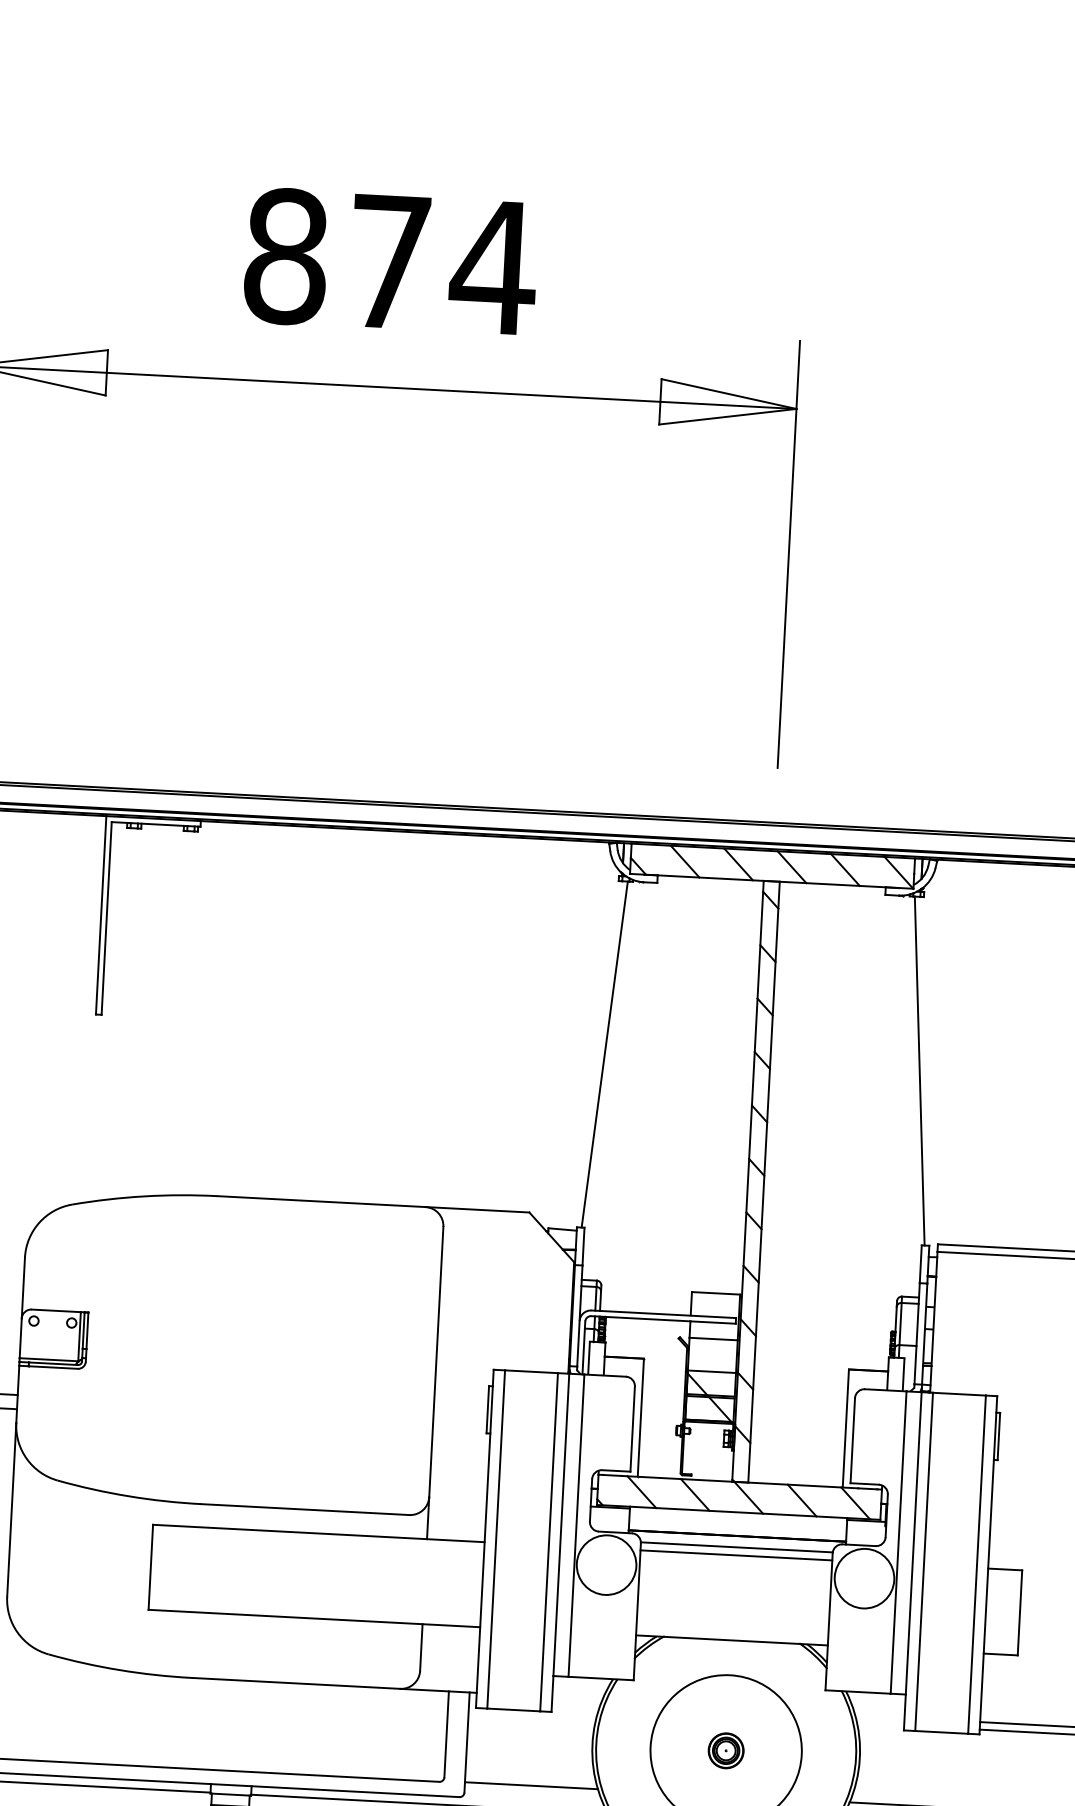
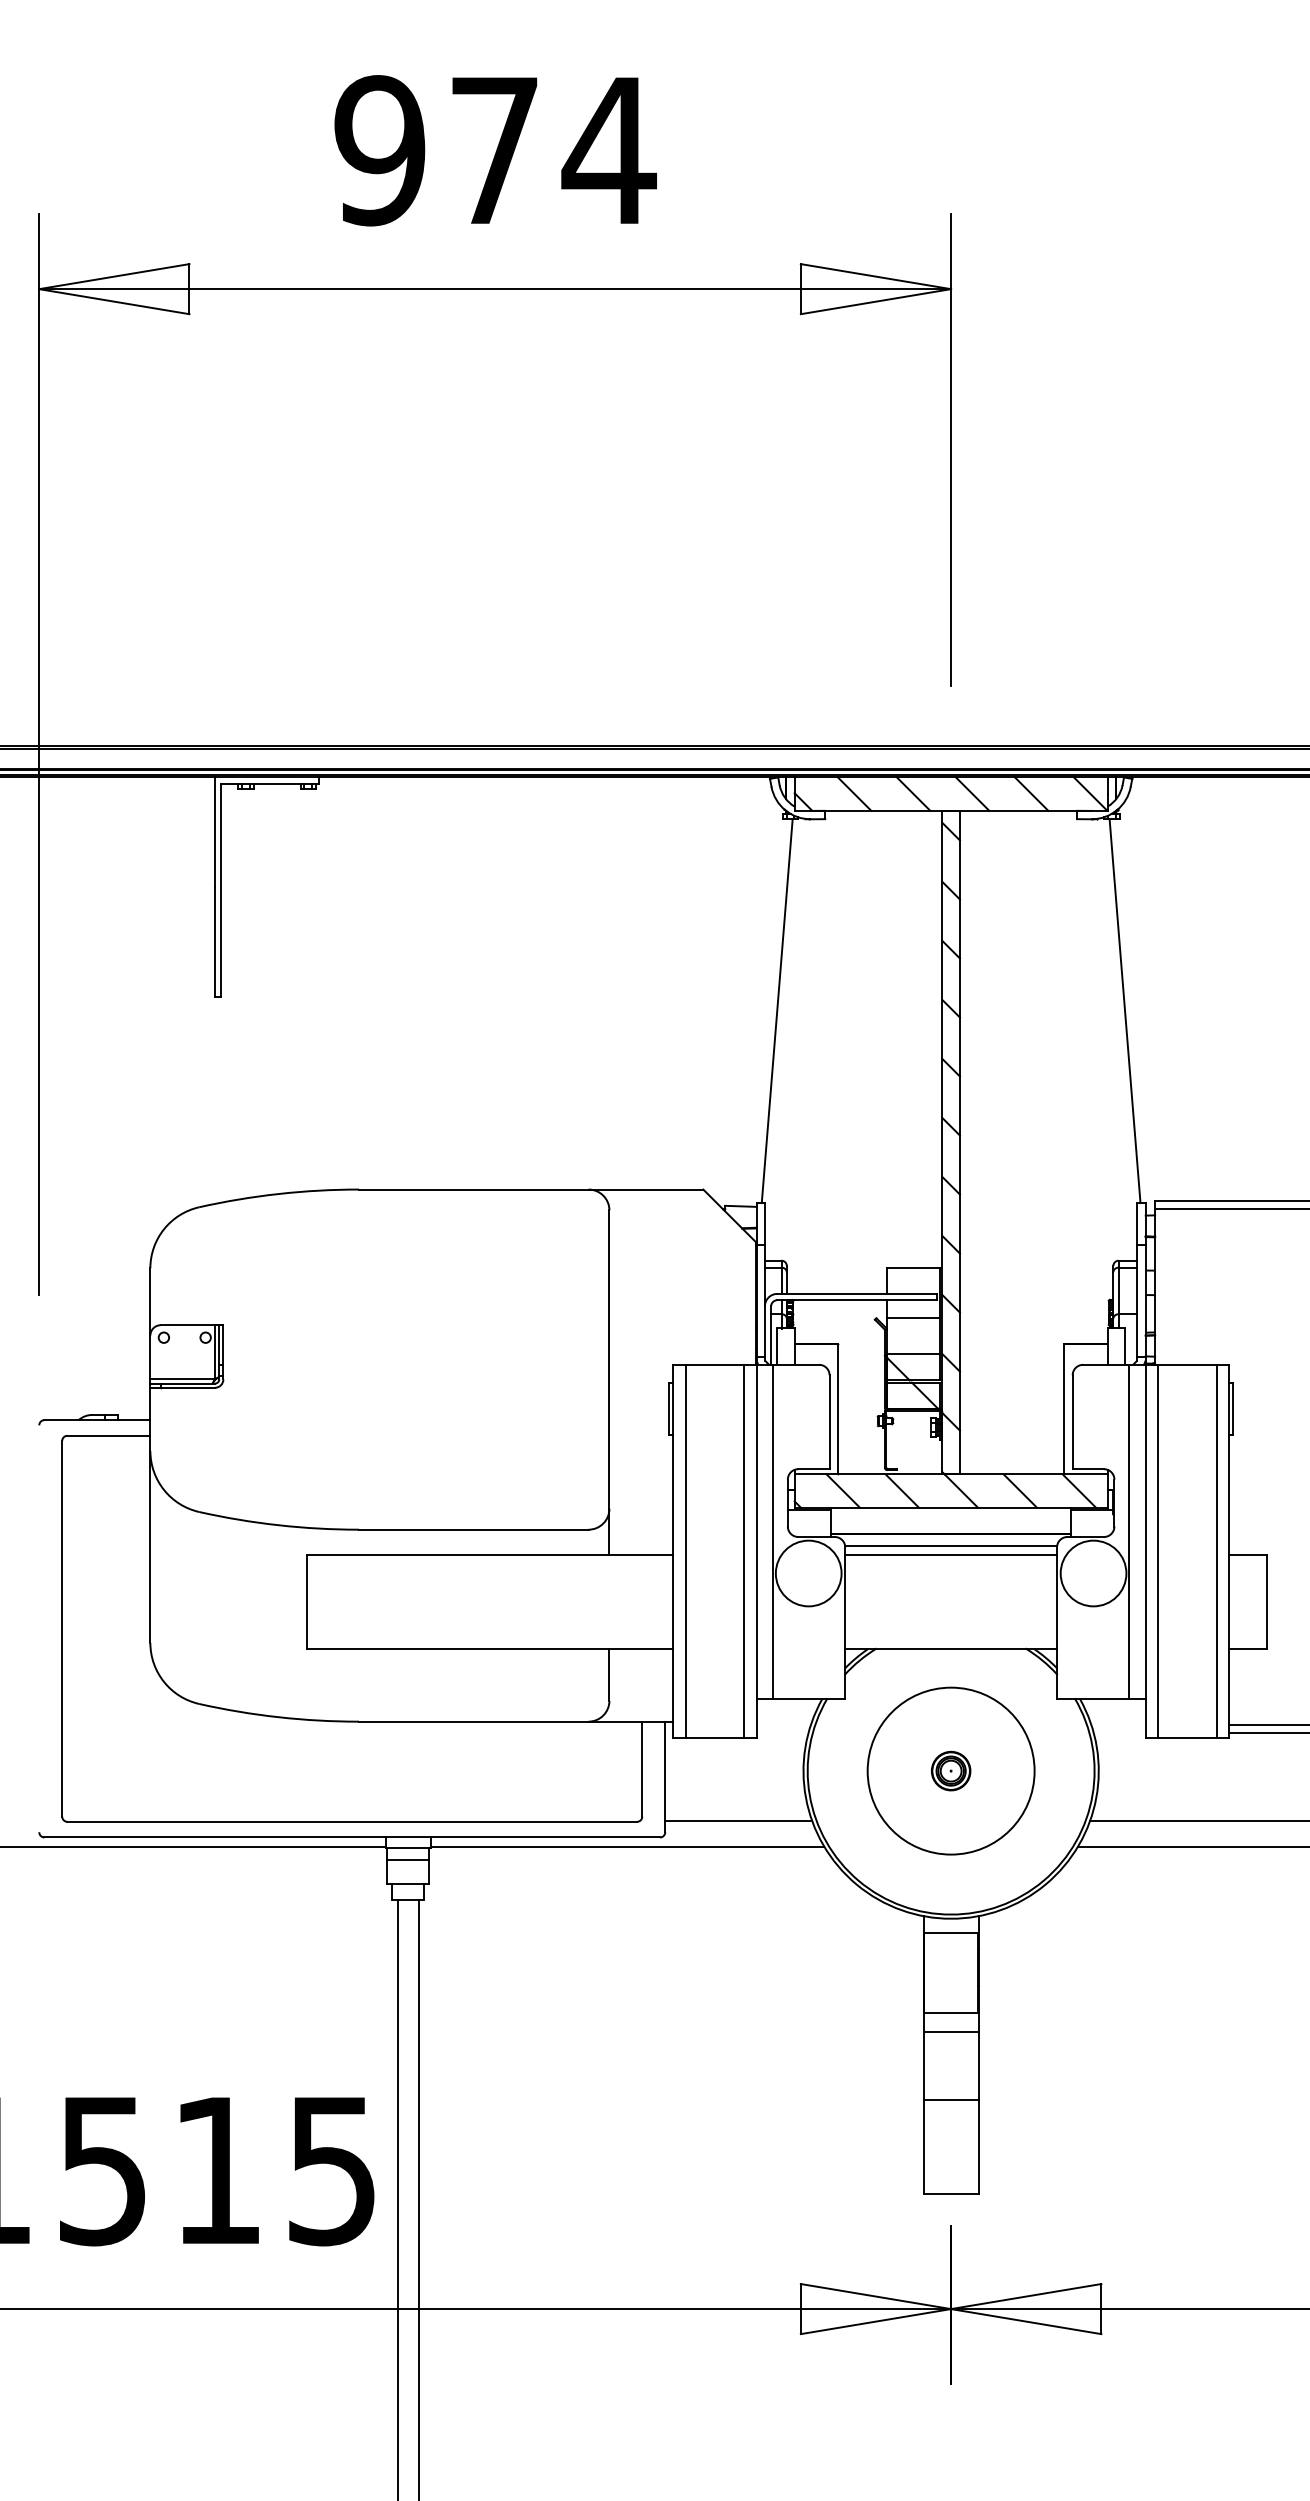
text: (285, 256) -> (379, 150), 874 -> 974

